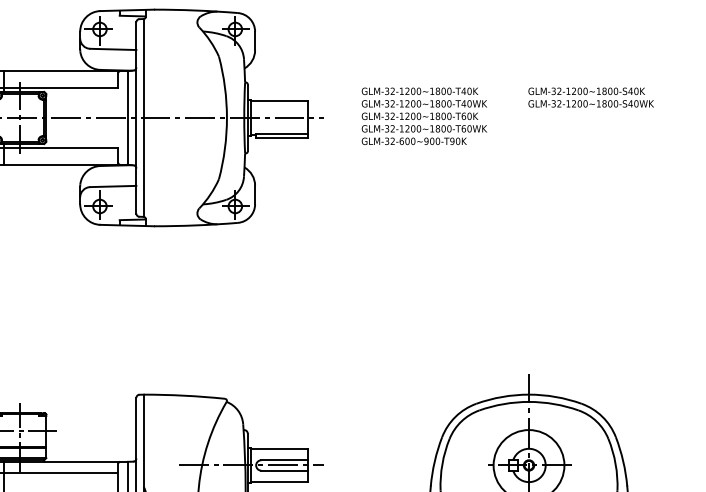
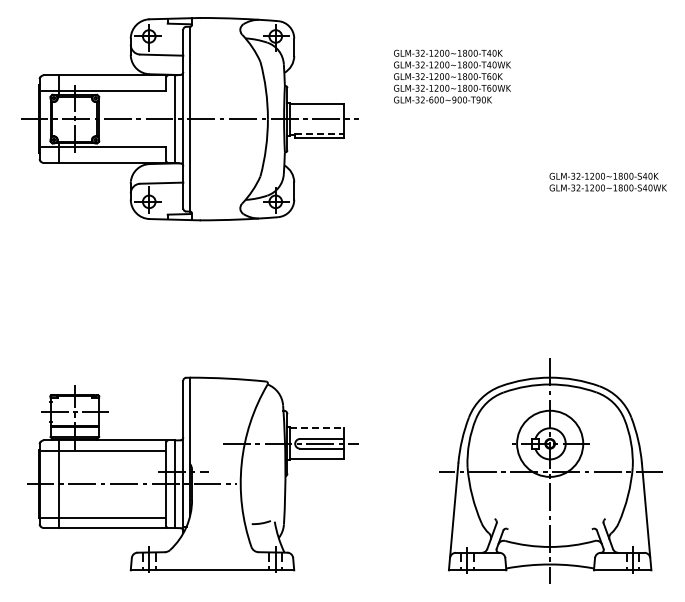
text: (590, 96) -> (607, 181), moved
text: (424, 116) -> (452, 76), moved
line: (283, 133) -> (320, 133), solid -> dashed
line: (280, 449) -> (317, 428), solid -> dashed

